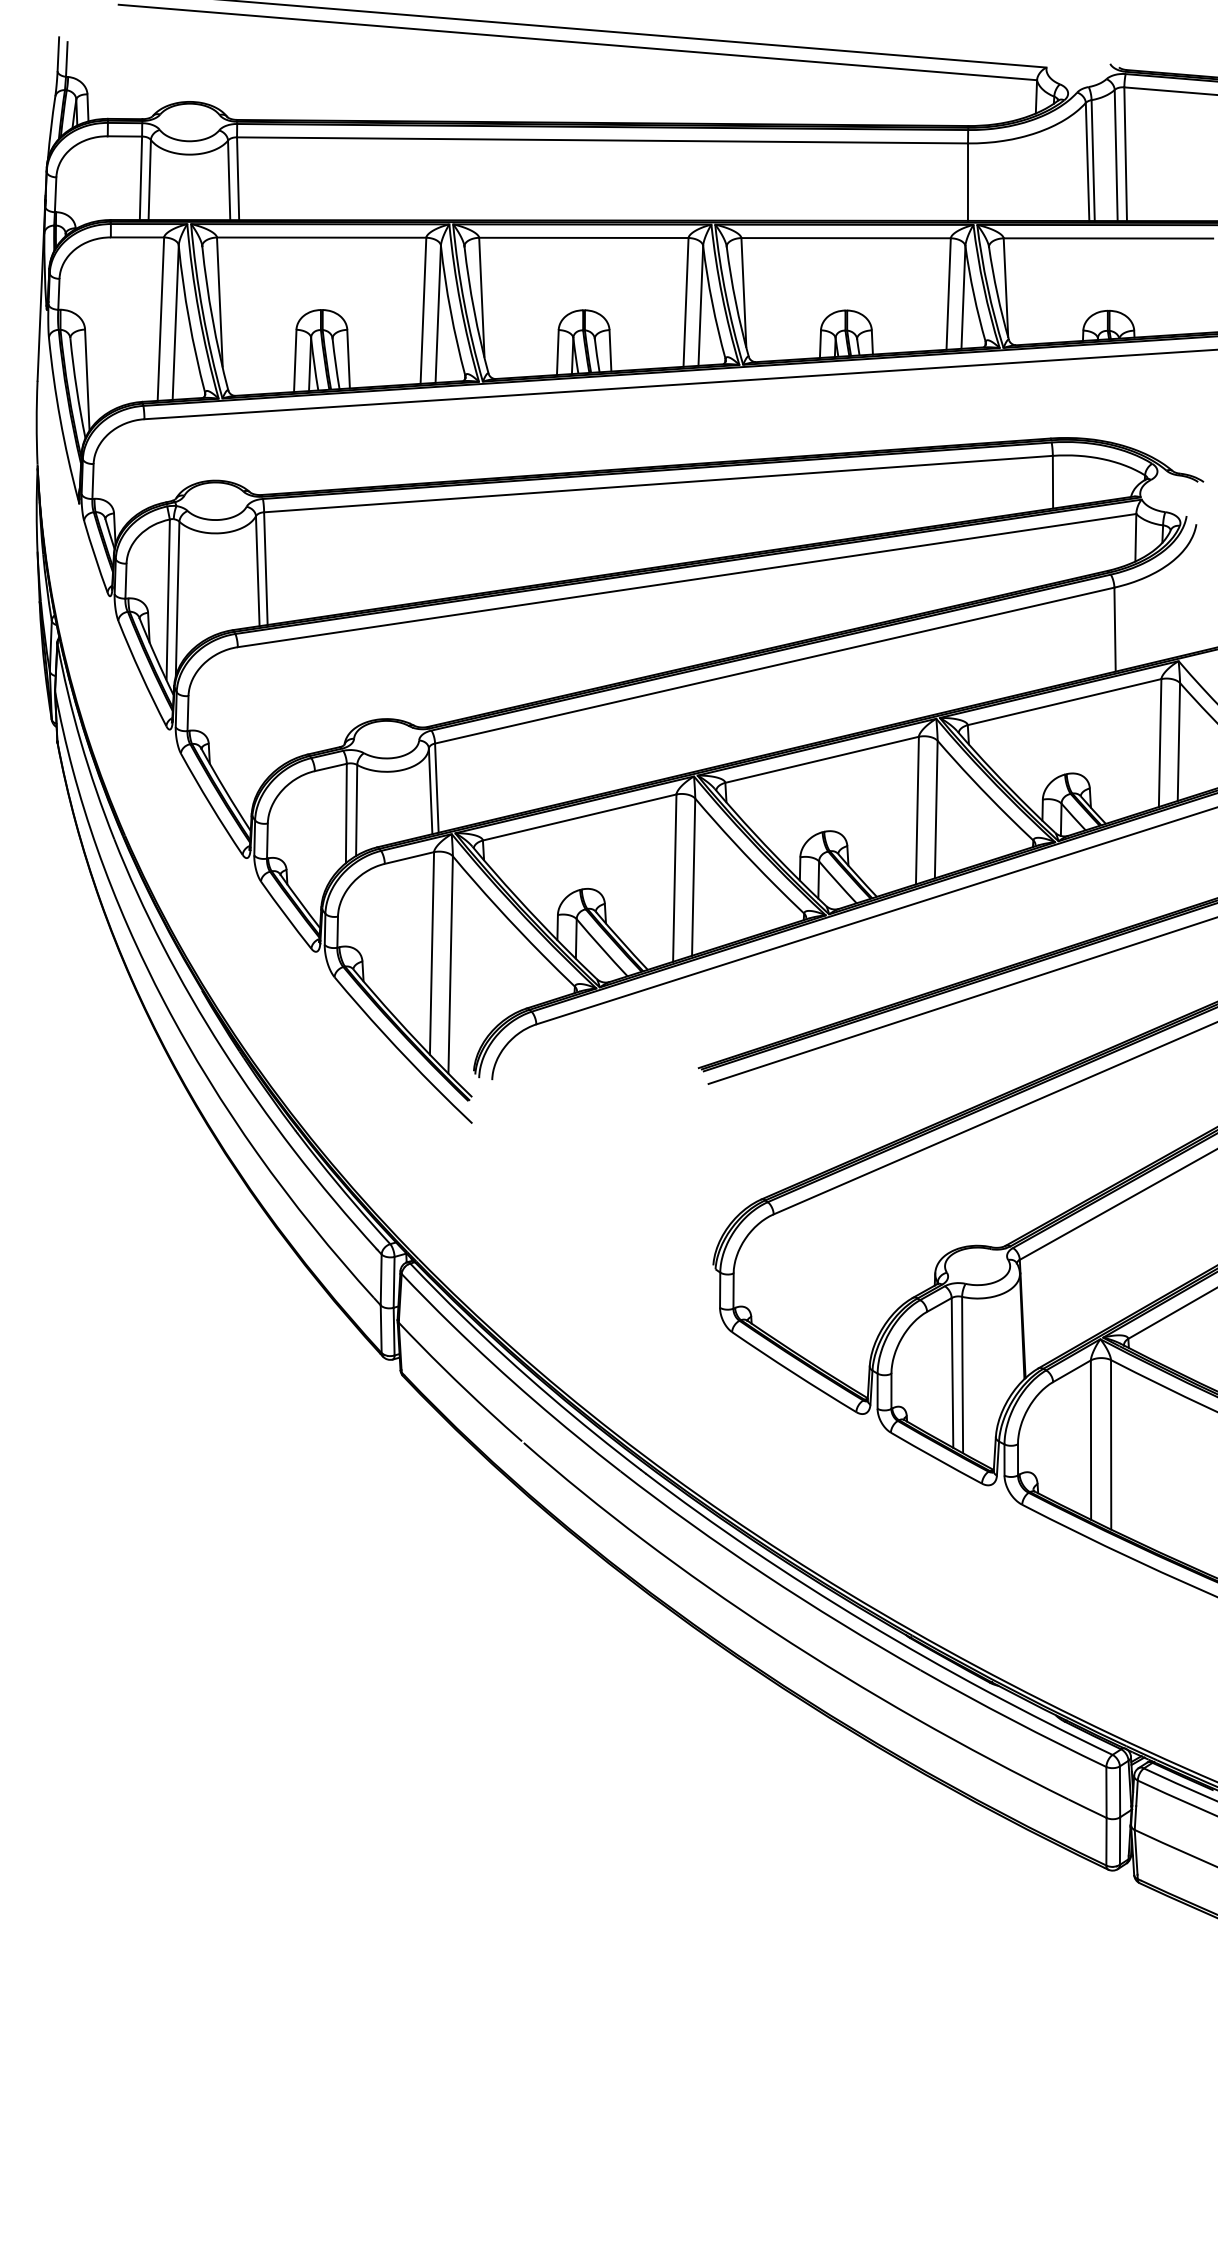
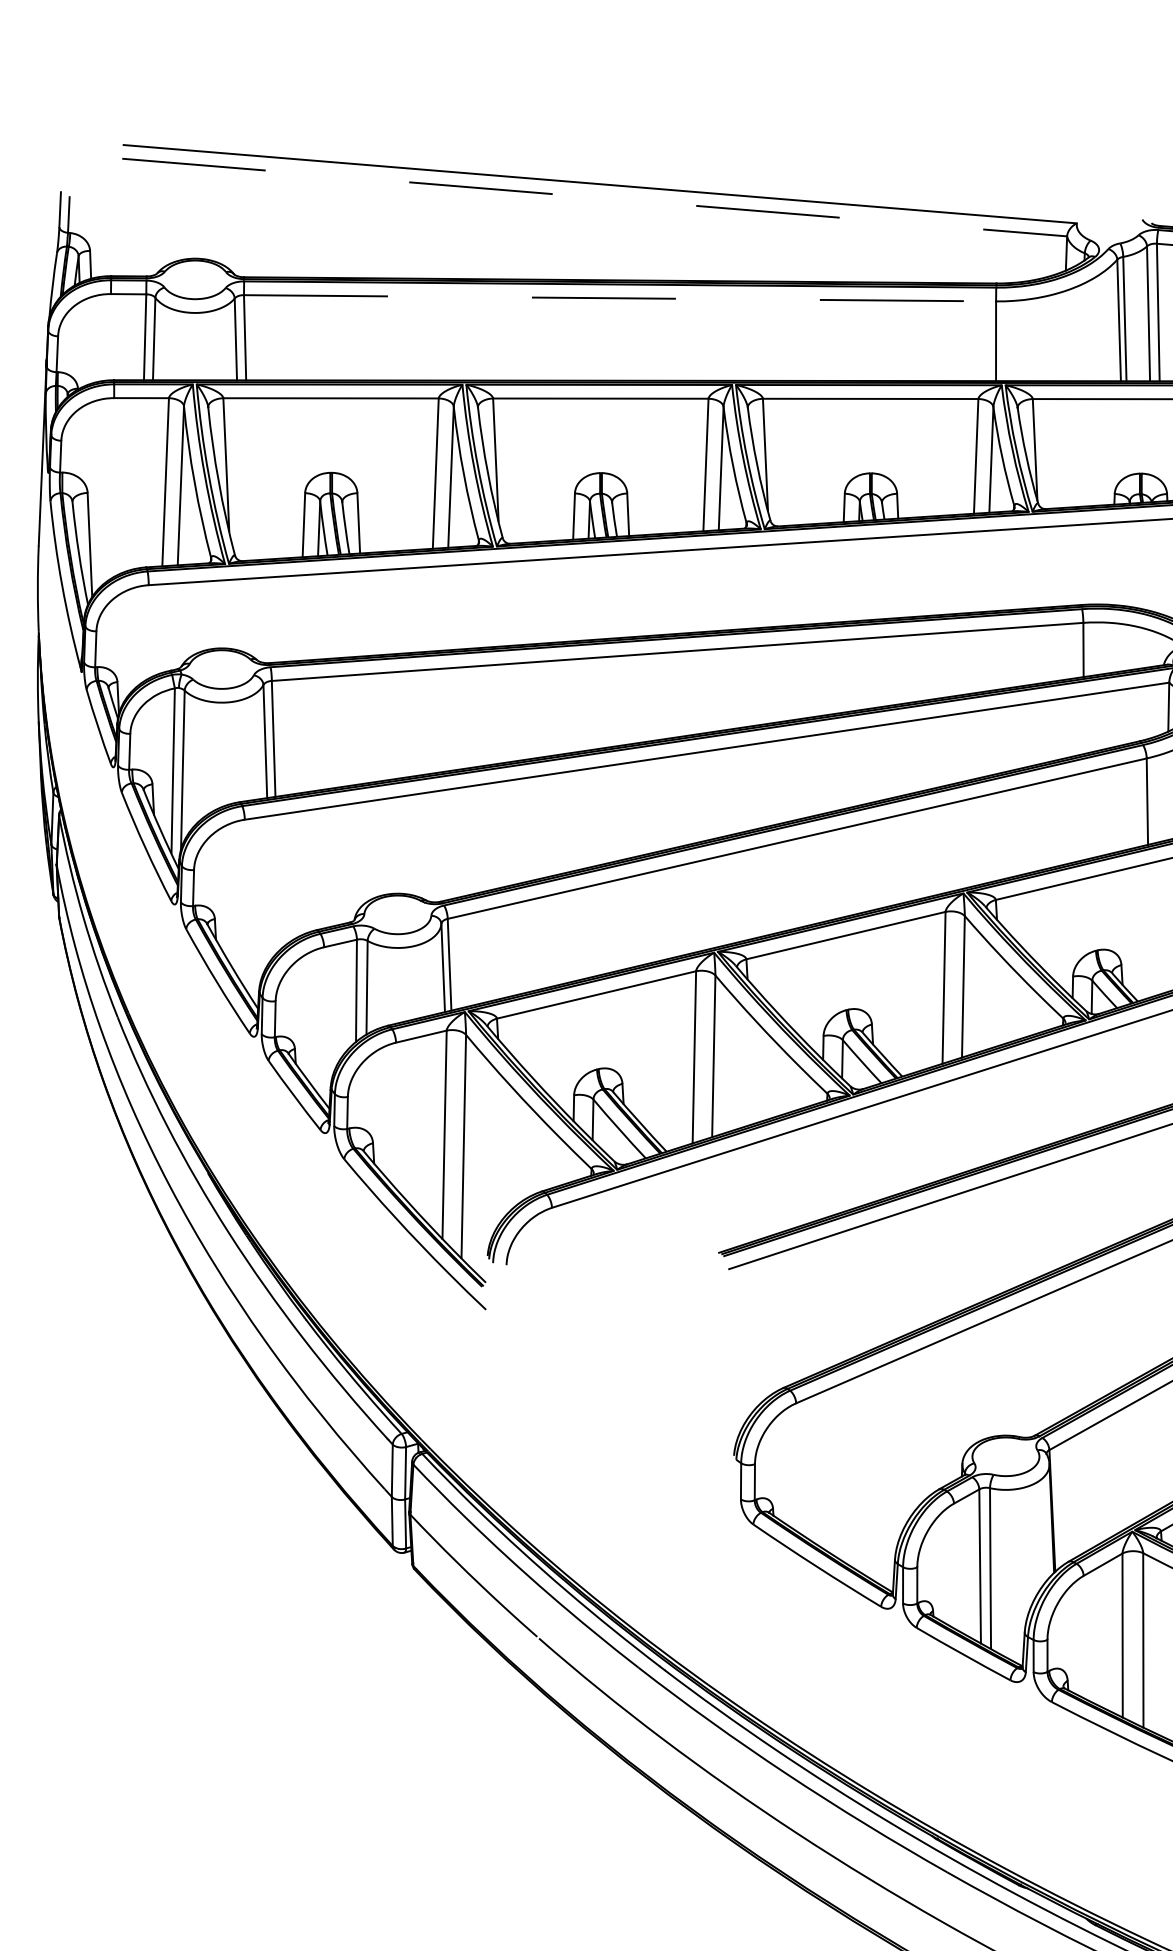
line: (577, 42) -> (594, 197), solid -> dashed
line: (603, 140) -> (621, 298), solid -> dashed

